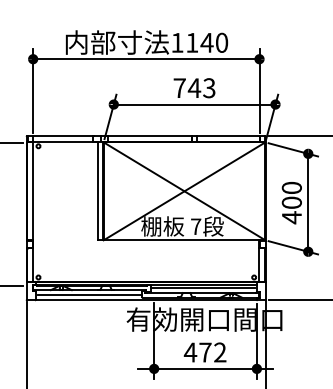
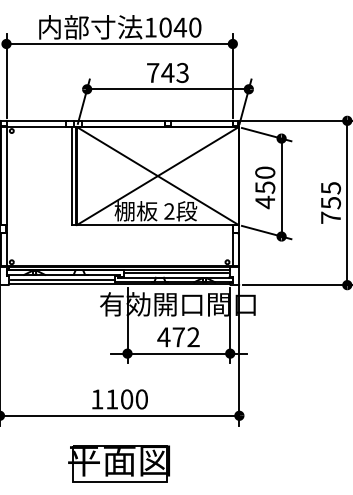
text: (192, 42) -> (165, 27), 1140 -> 1040
text: (292, 202) -> (265, 187), 400 -> 450
text: (196, 226) -> (169, 211), 7 -> 2

